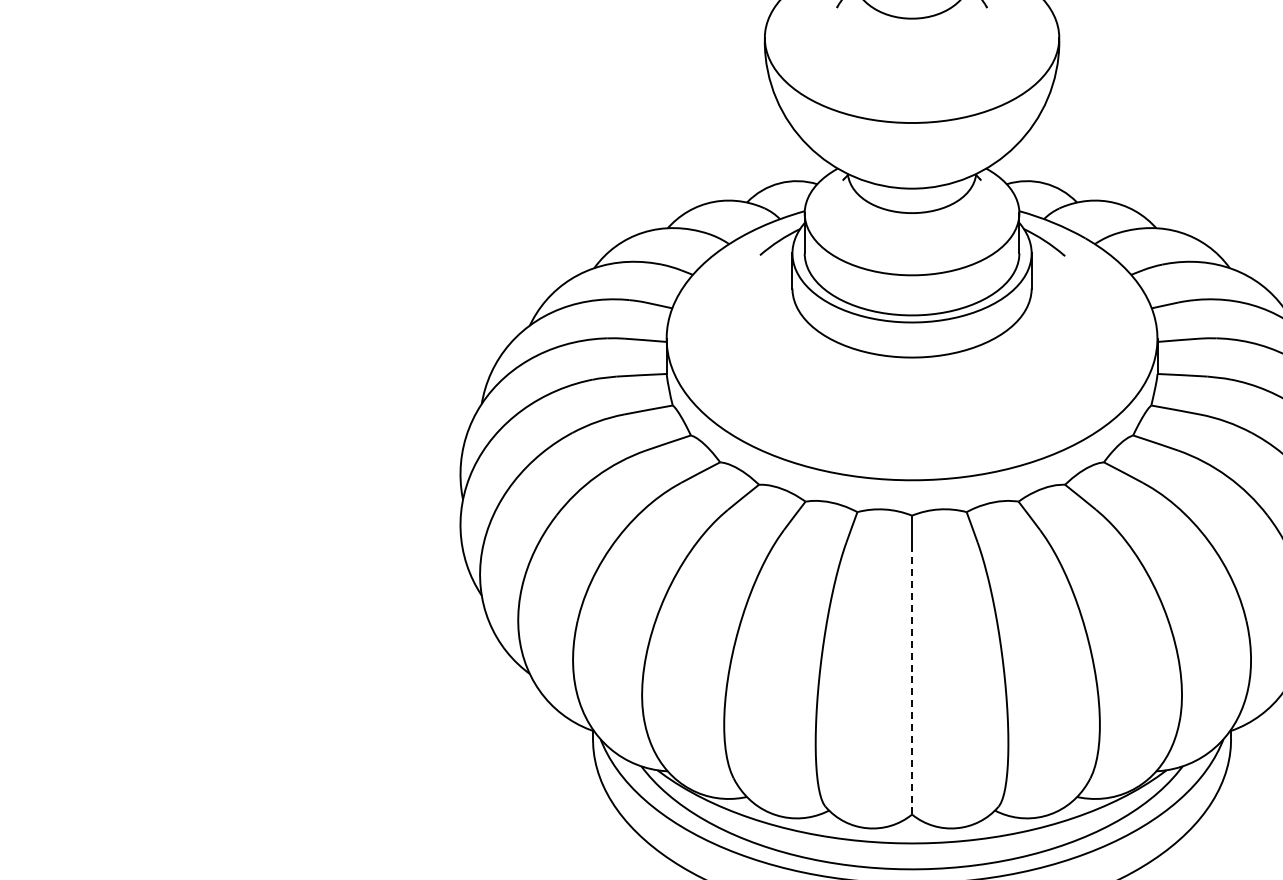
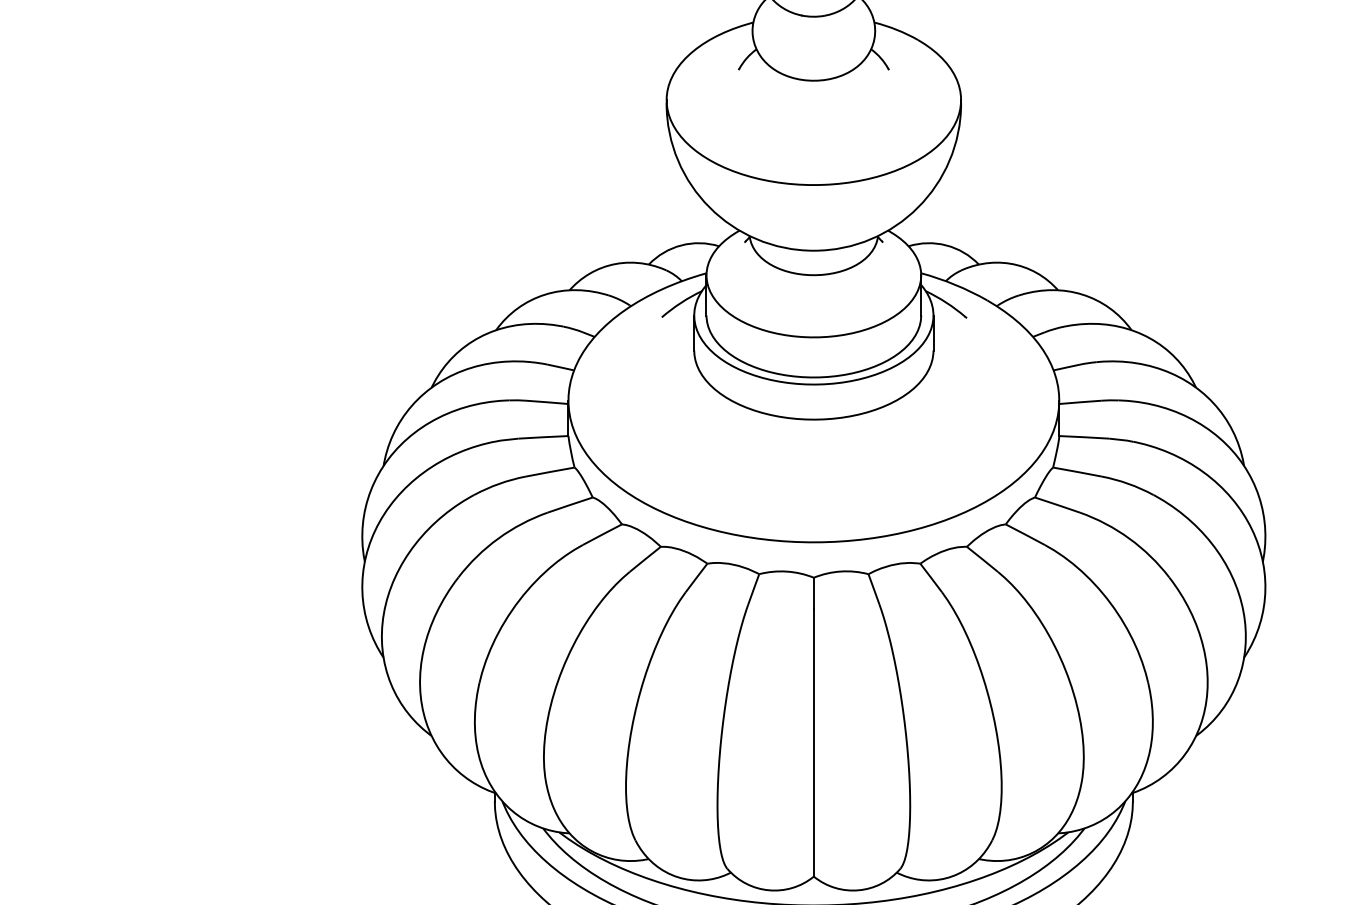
line: (911, 680) -> (813, 742), dashed -> solid

